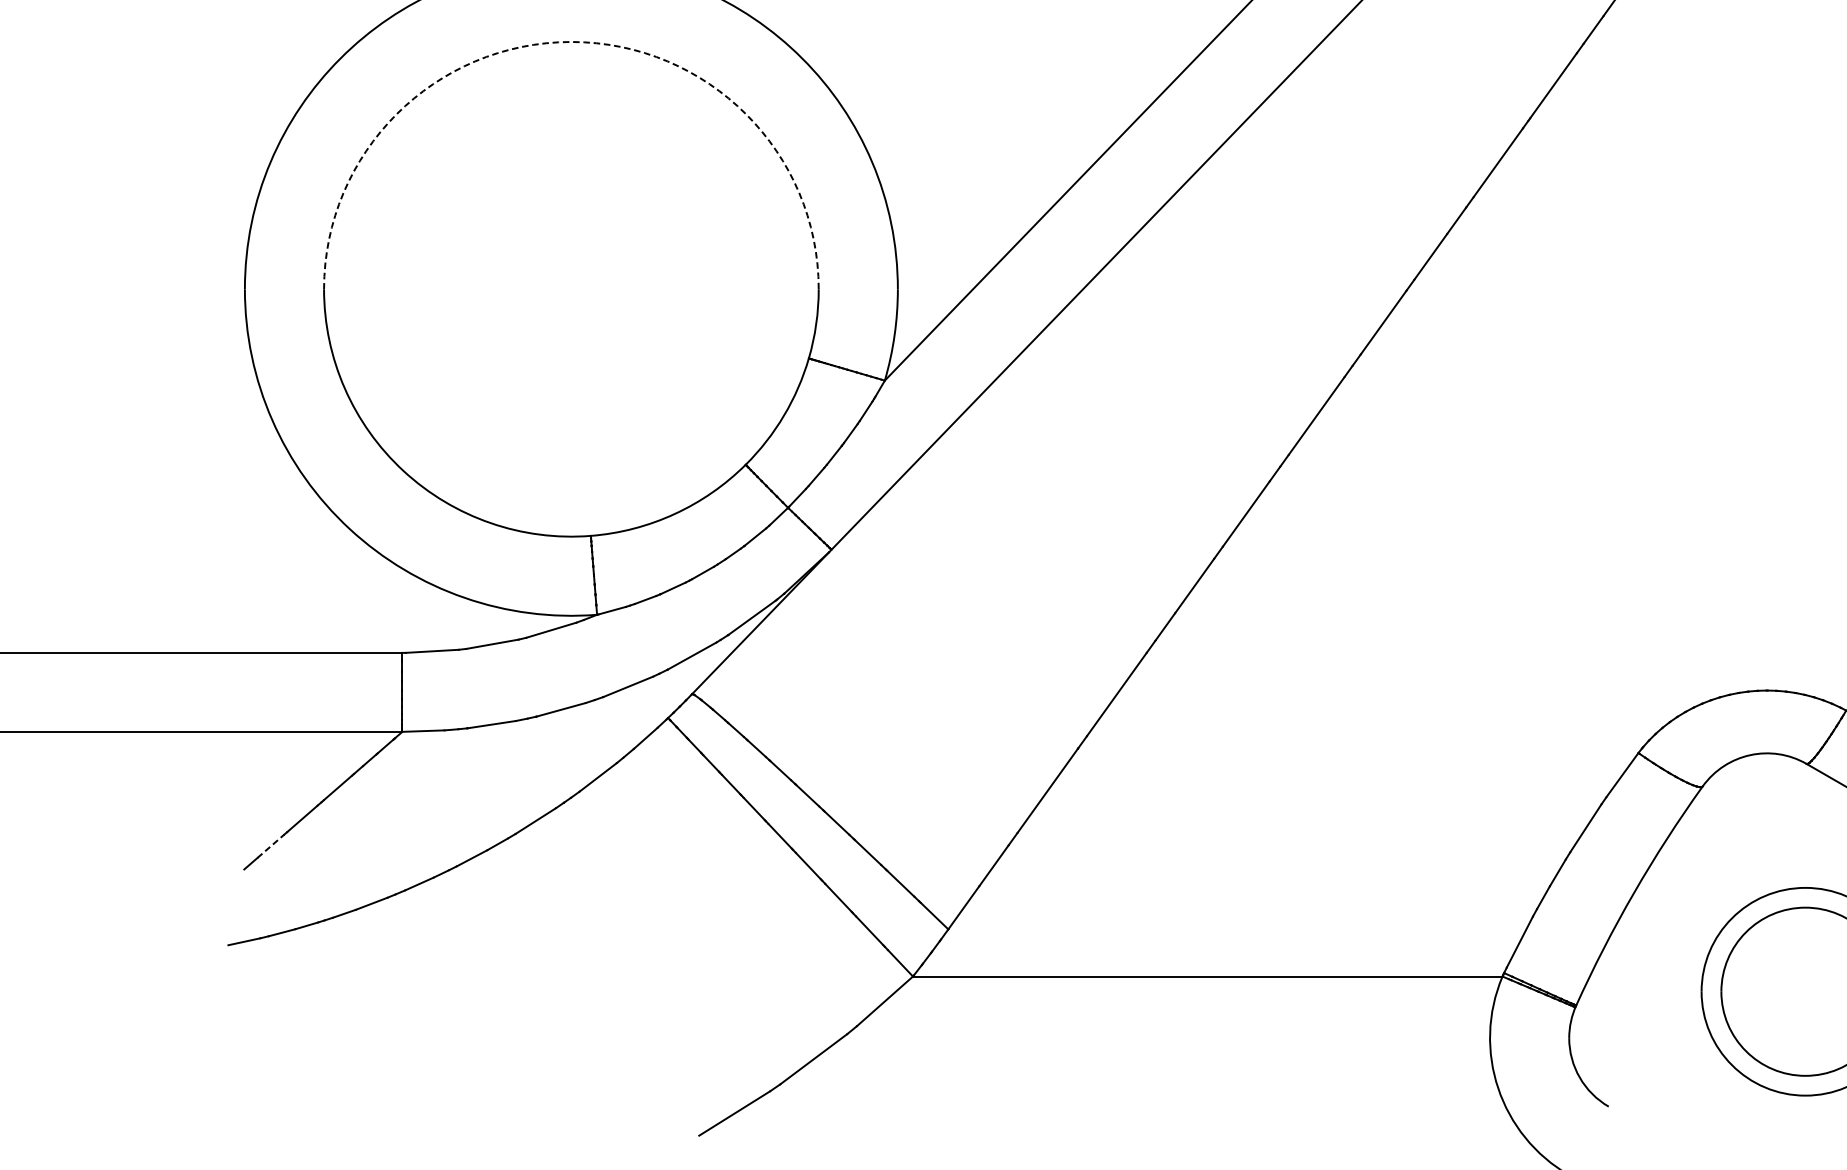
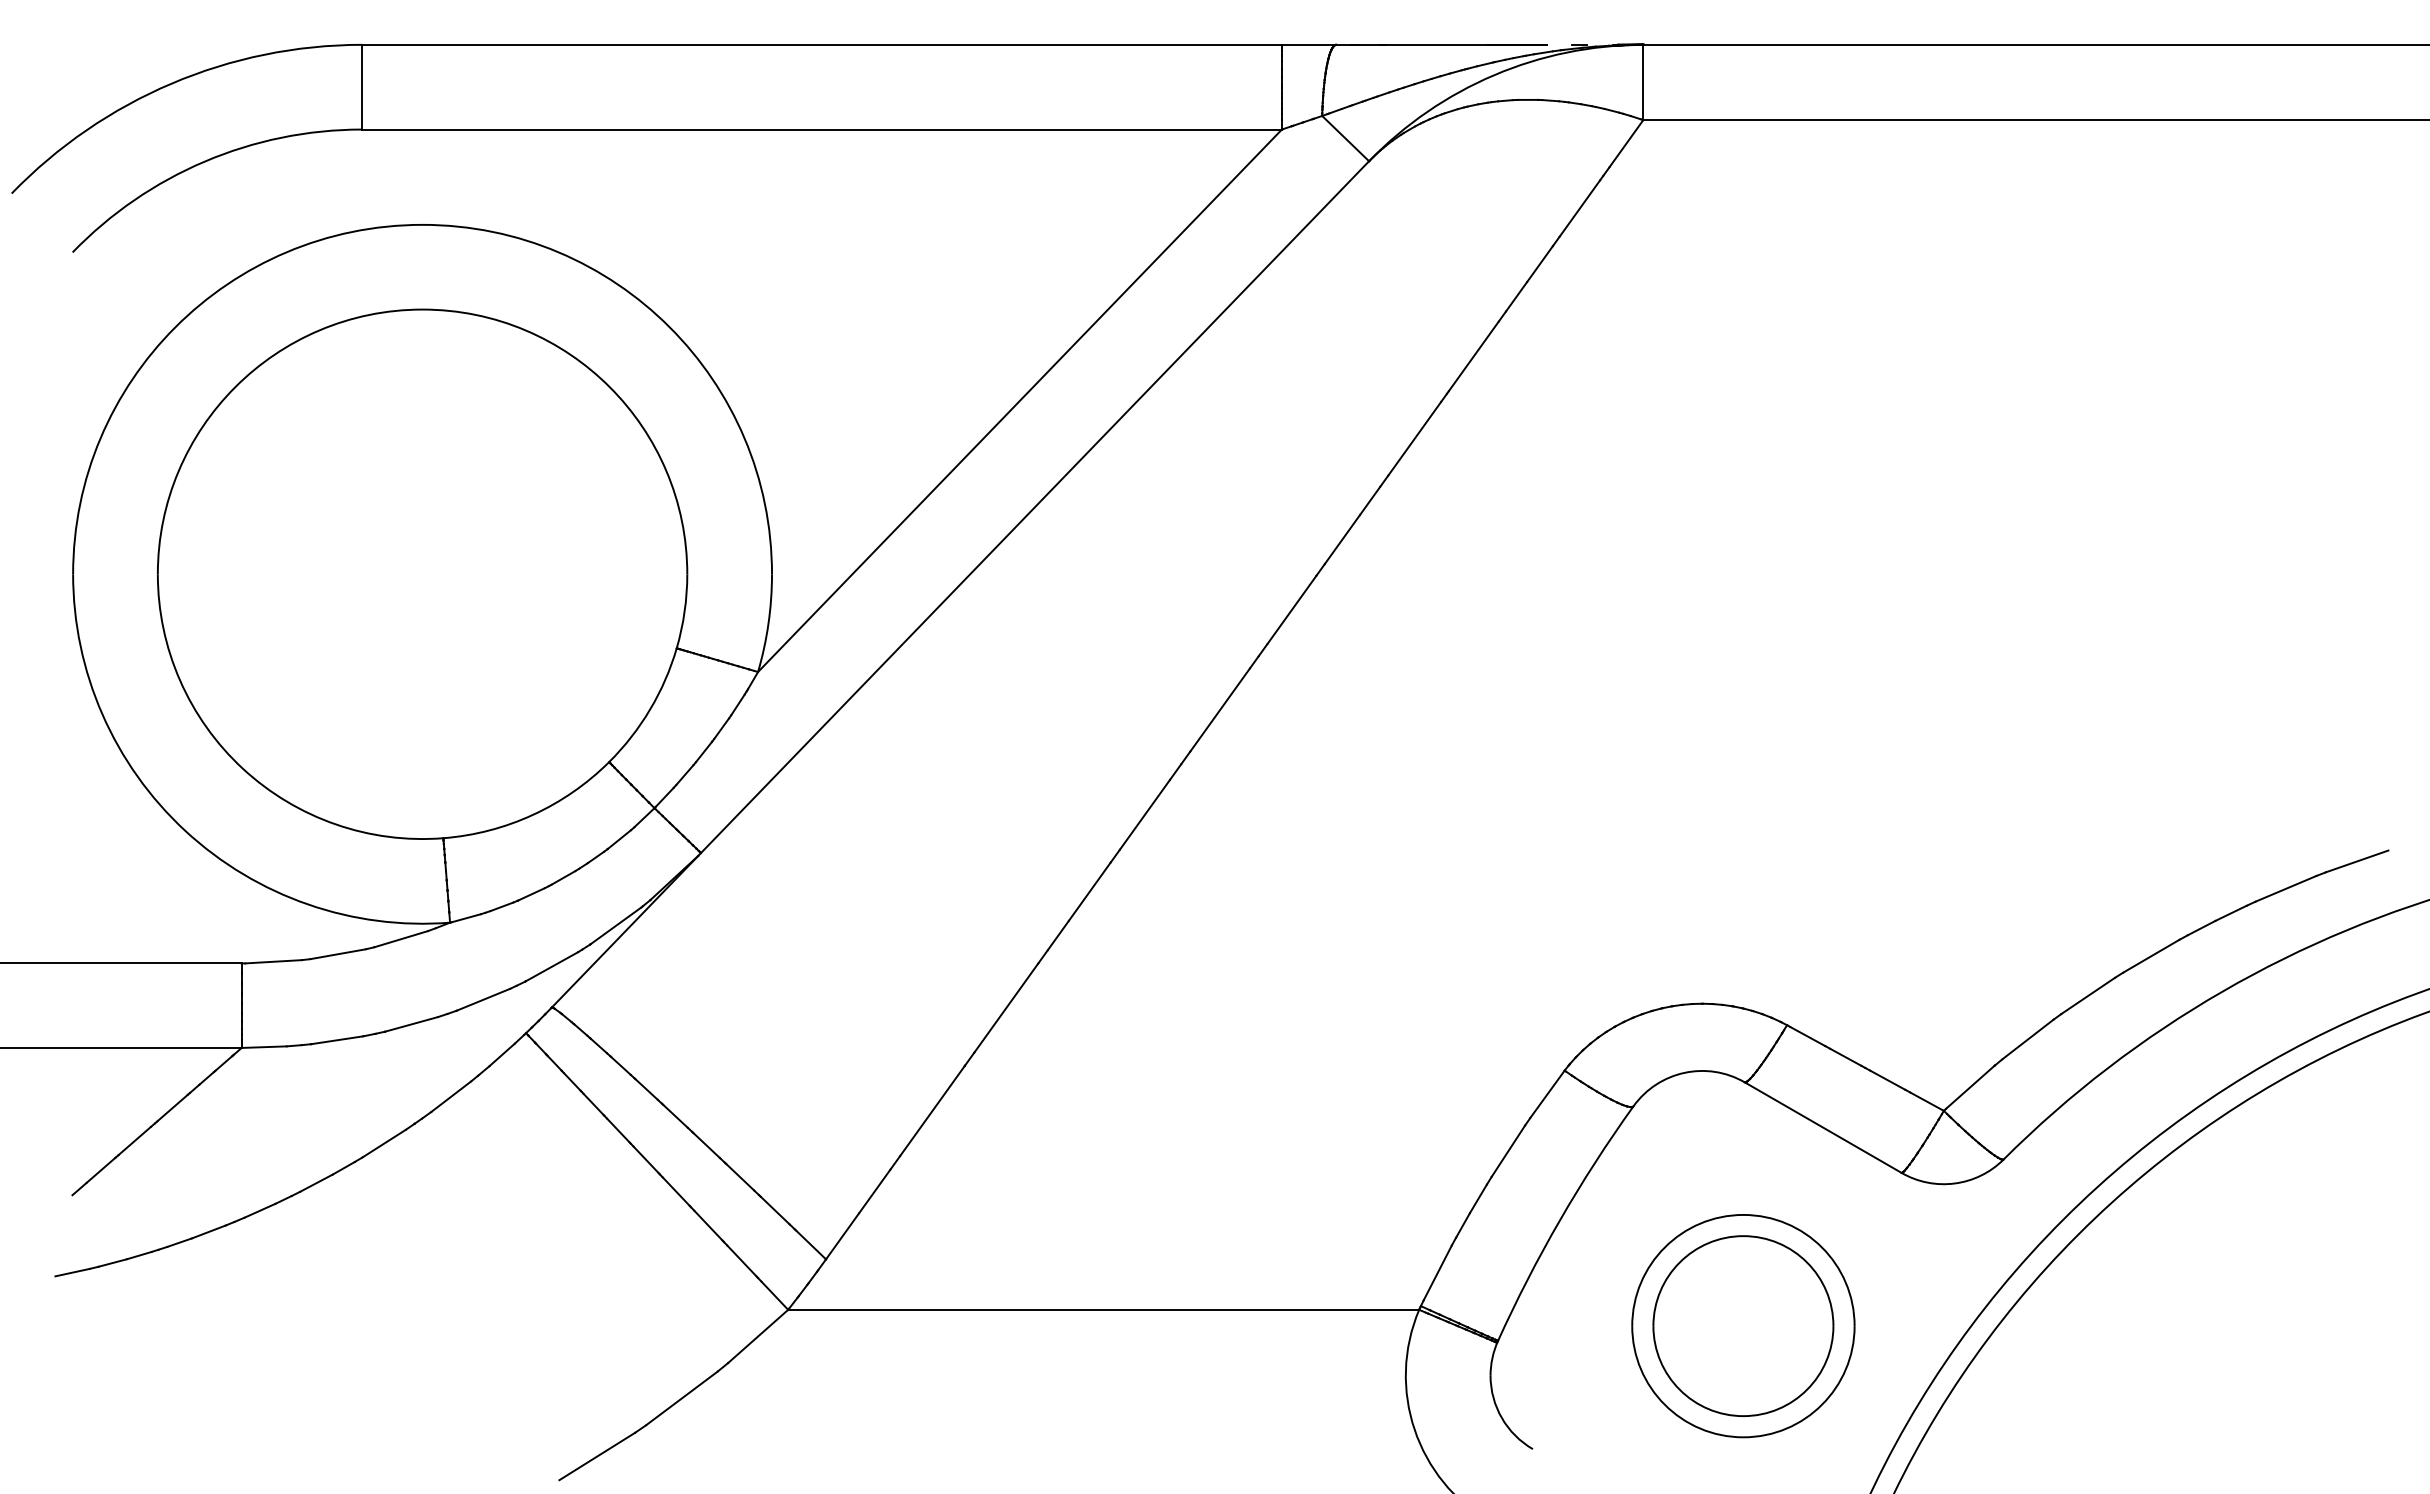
arc: (571, 41) -> (422, 309), dashed -> solid
line: (271, 846) -> (101, 1170), dashed -> solid

